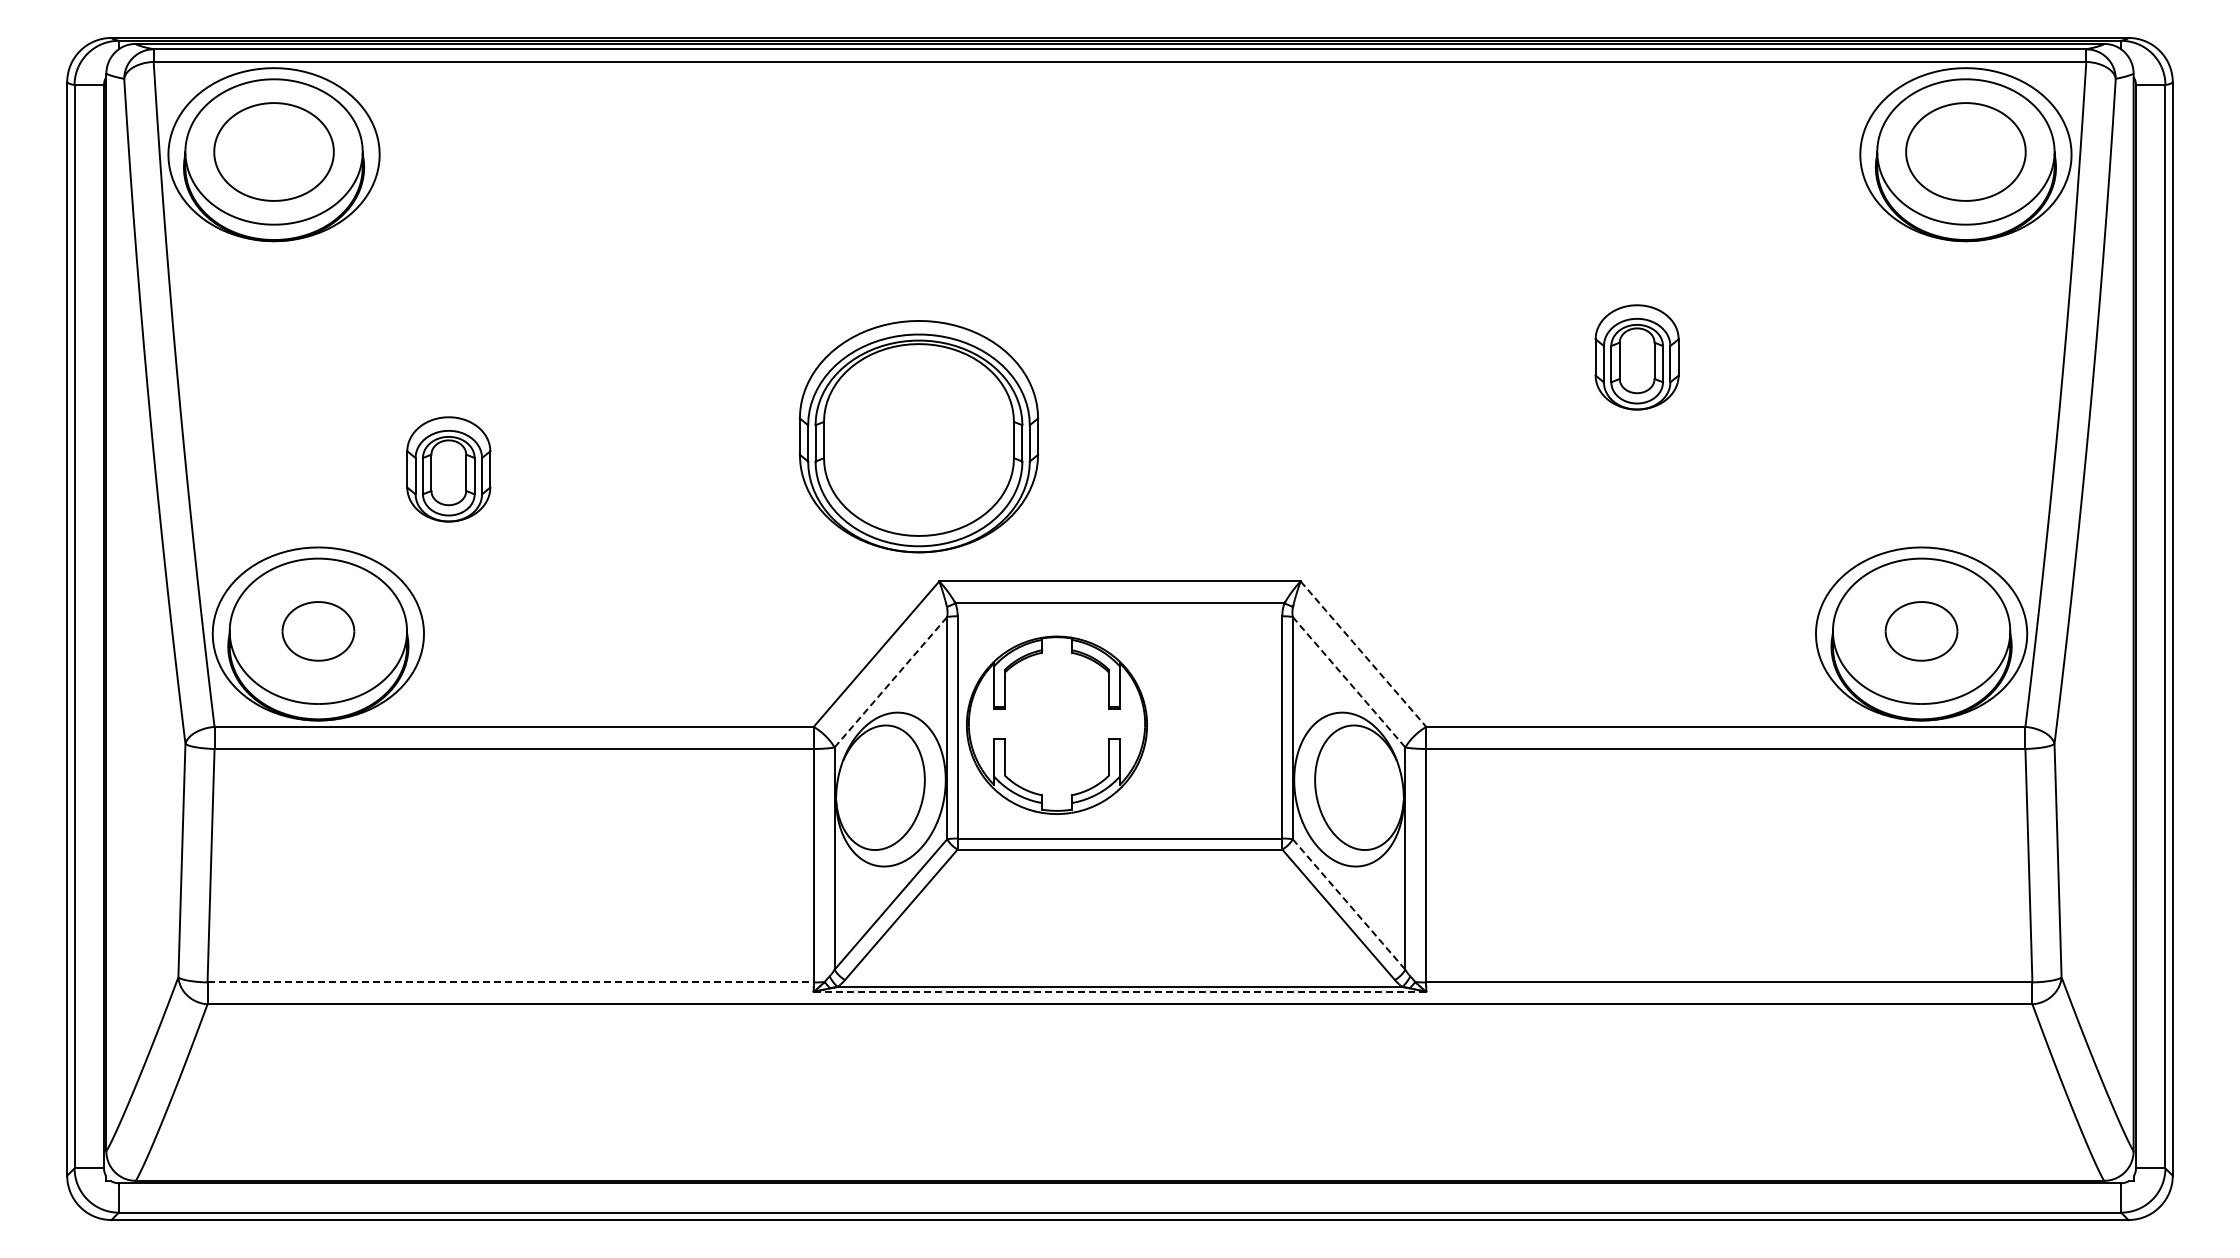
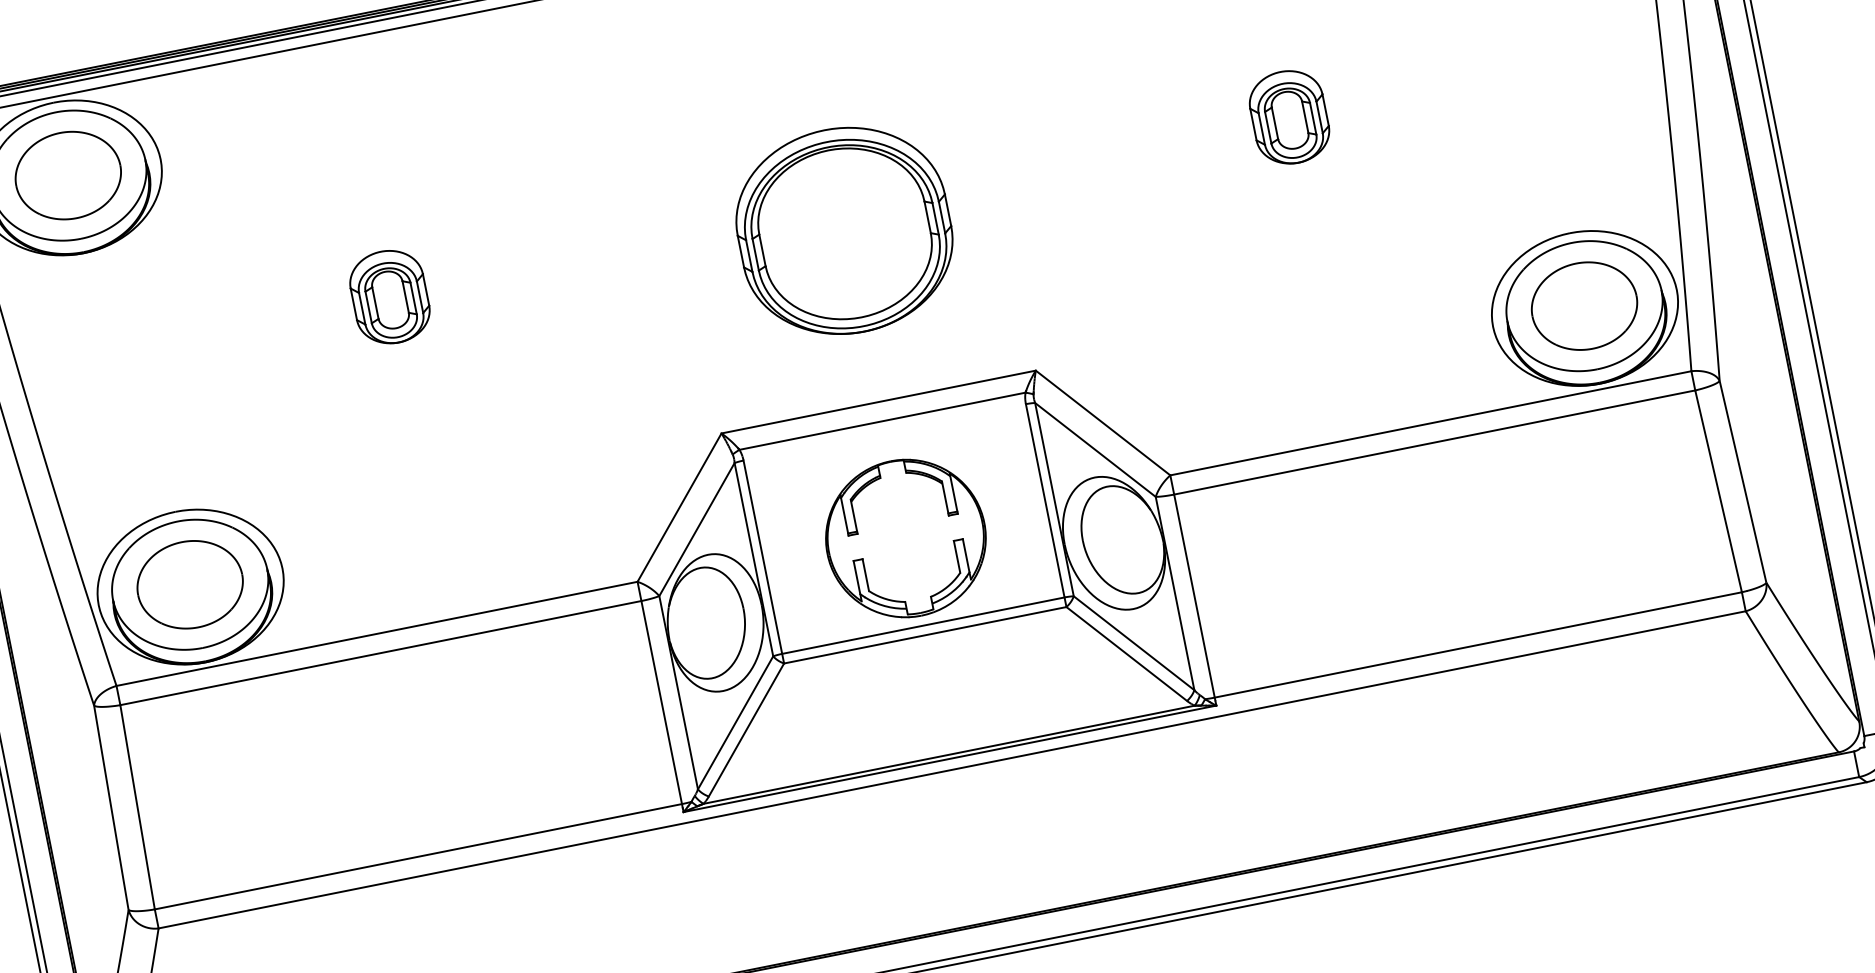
part: (918, 436) -> (844, 230), moved
part: (448, 469) -> (389, 297), moved
part: (318, 631) -> (190, 584), size x1.67
part: (1921, 631) -> (1584, 306), size x1.67
line: (1363, 654) -> (1103, 423), dashed -> solid
line: (891, 681) -> (697, 528), dashed -> solid
line: (1349, 682) -> (1095, 450), dashed -> solid
part: (1056, 724) -> (905, 537), moved
line: (1349, 904) -> (1134, 643), dashed -> solid
line: (511, 982) -> (419, 856), dashed -> solid
line: (1119, 991) -> (949, 758), dashed -> solid

